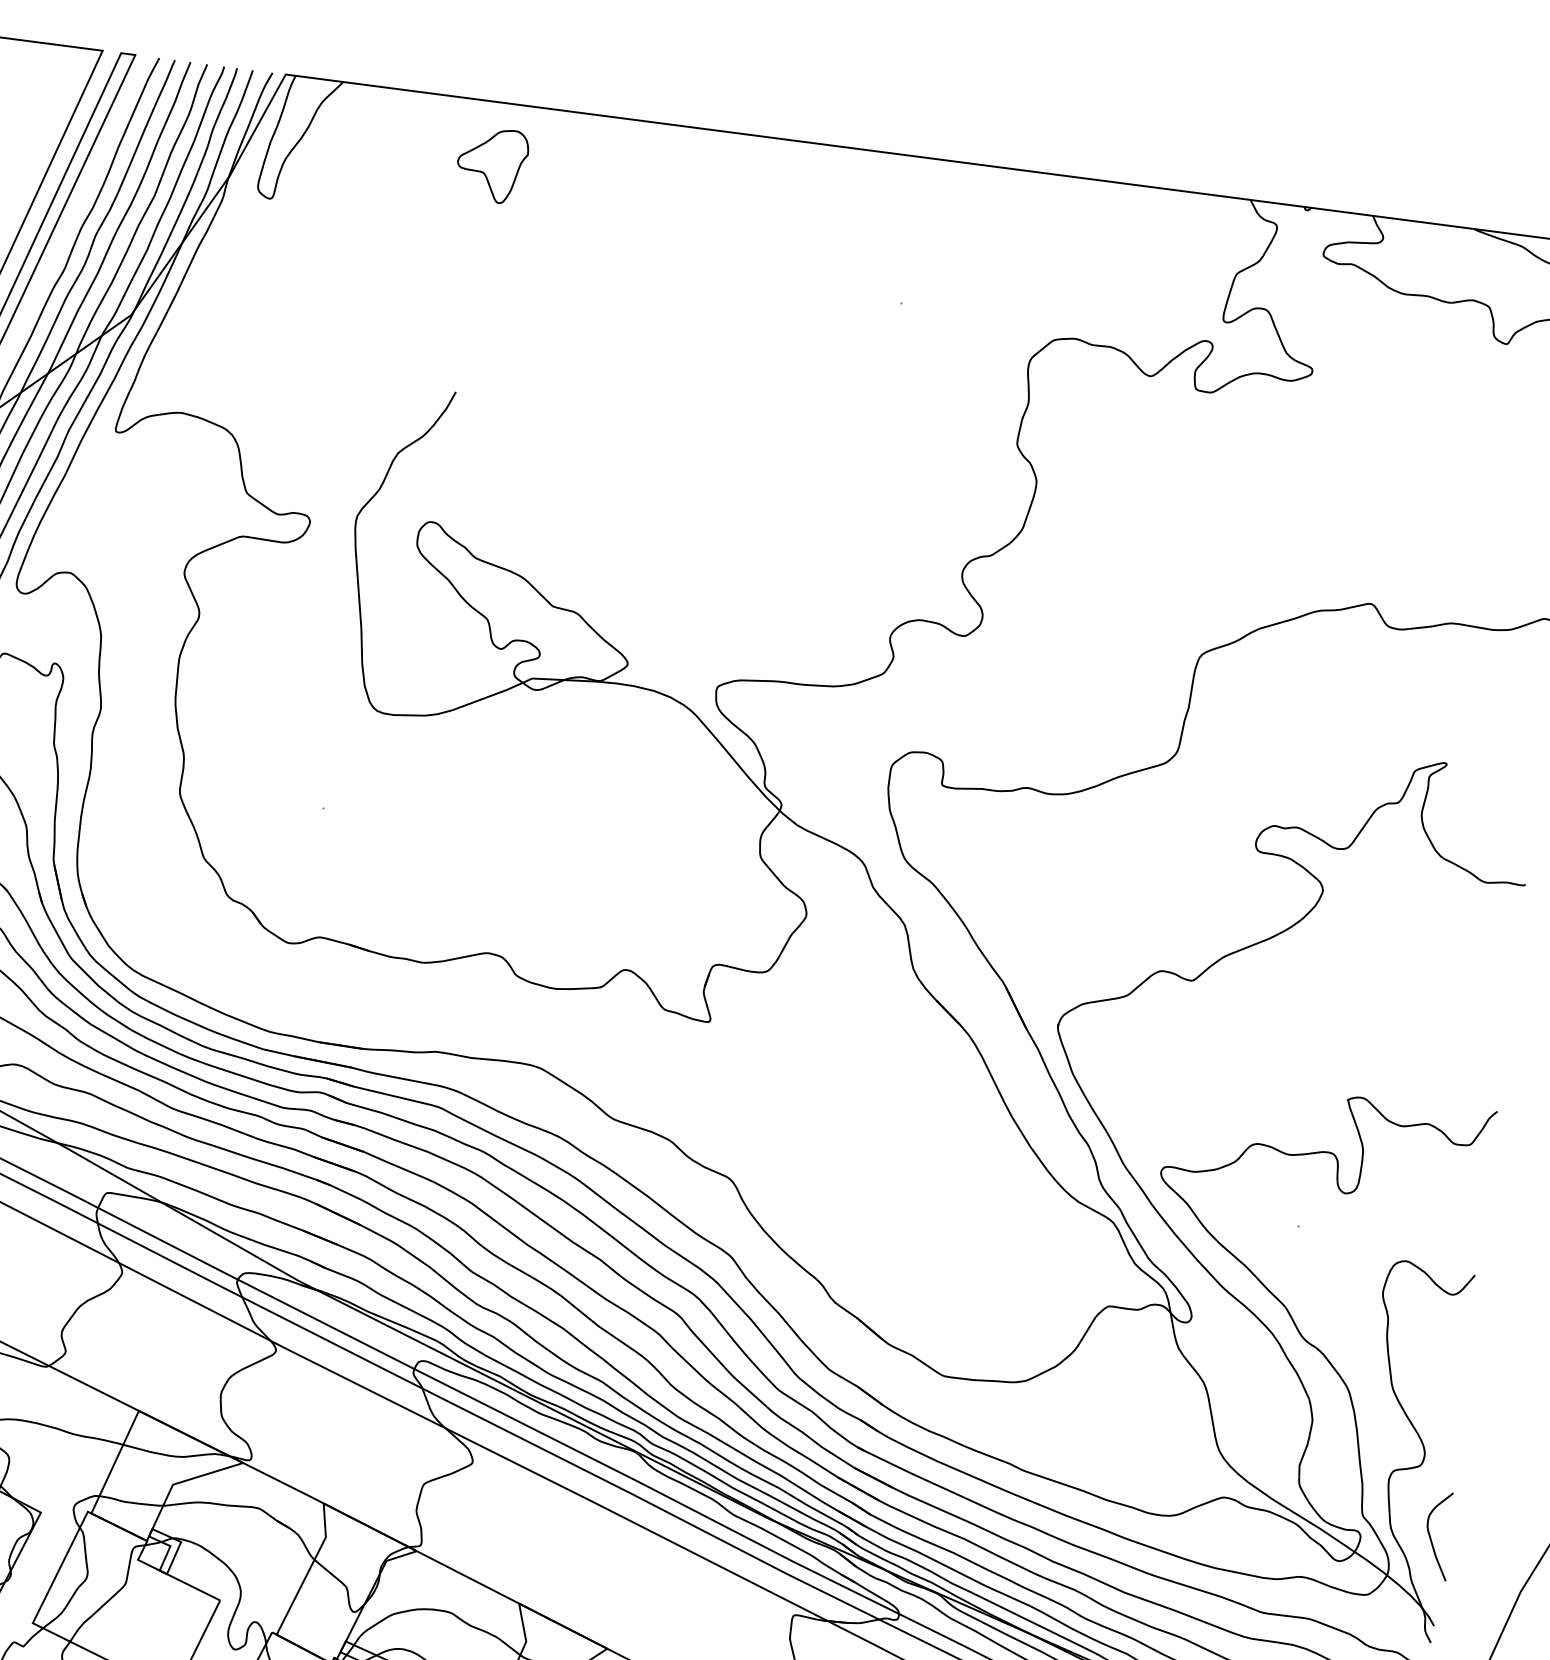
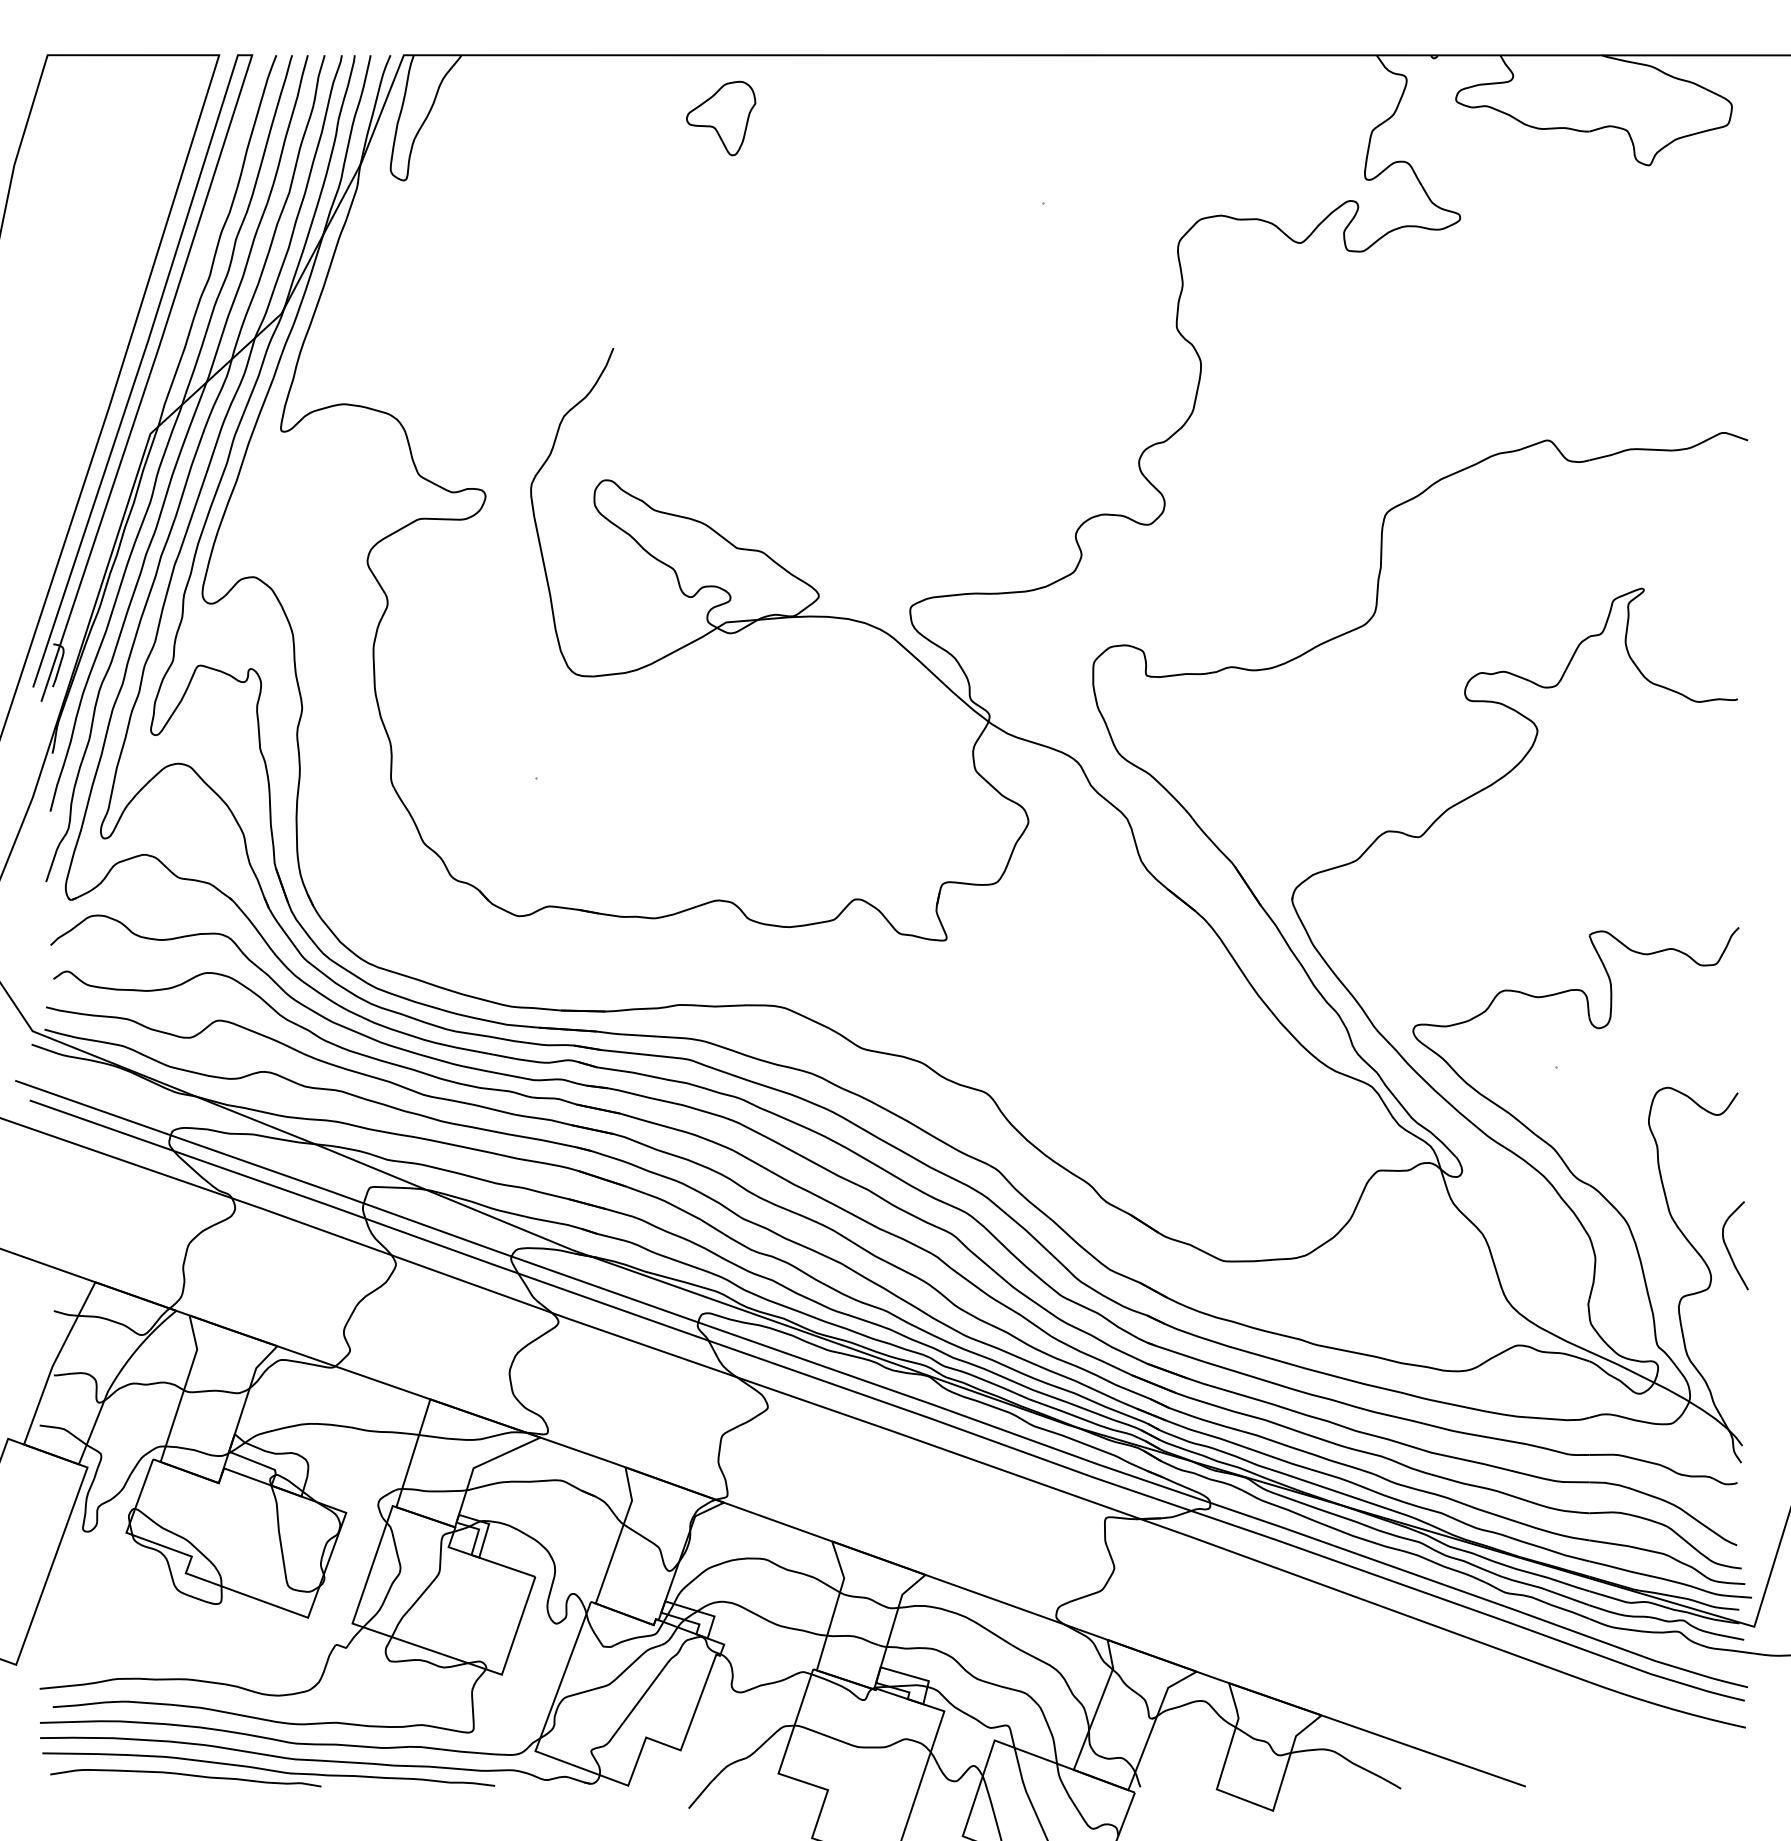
part: (492, 165) -> (721, 118), moved
curve: (1431, 1537) -> (1728, 1248), moved

